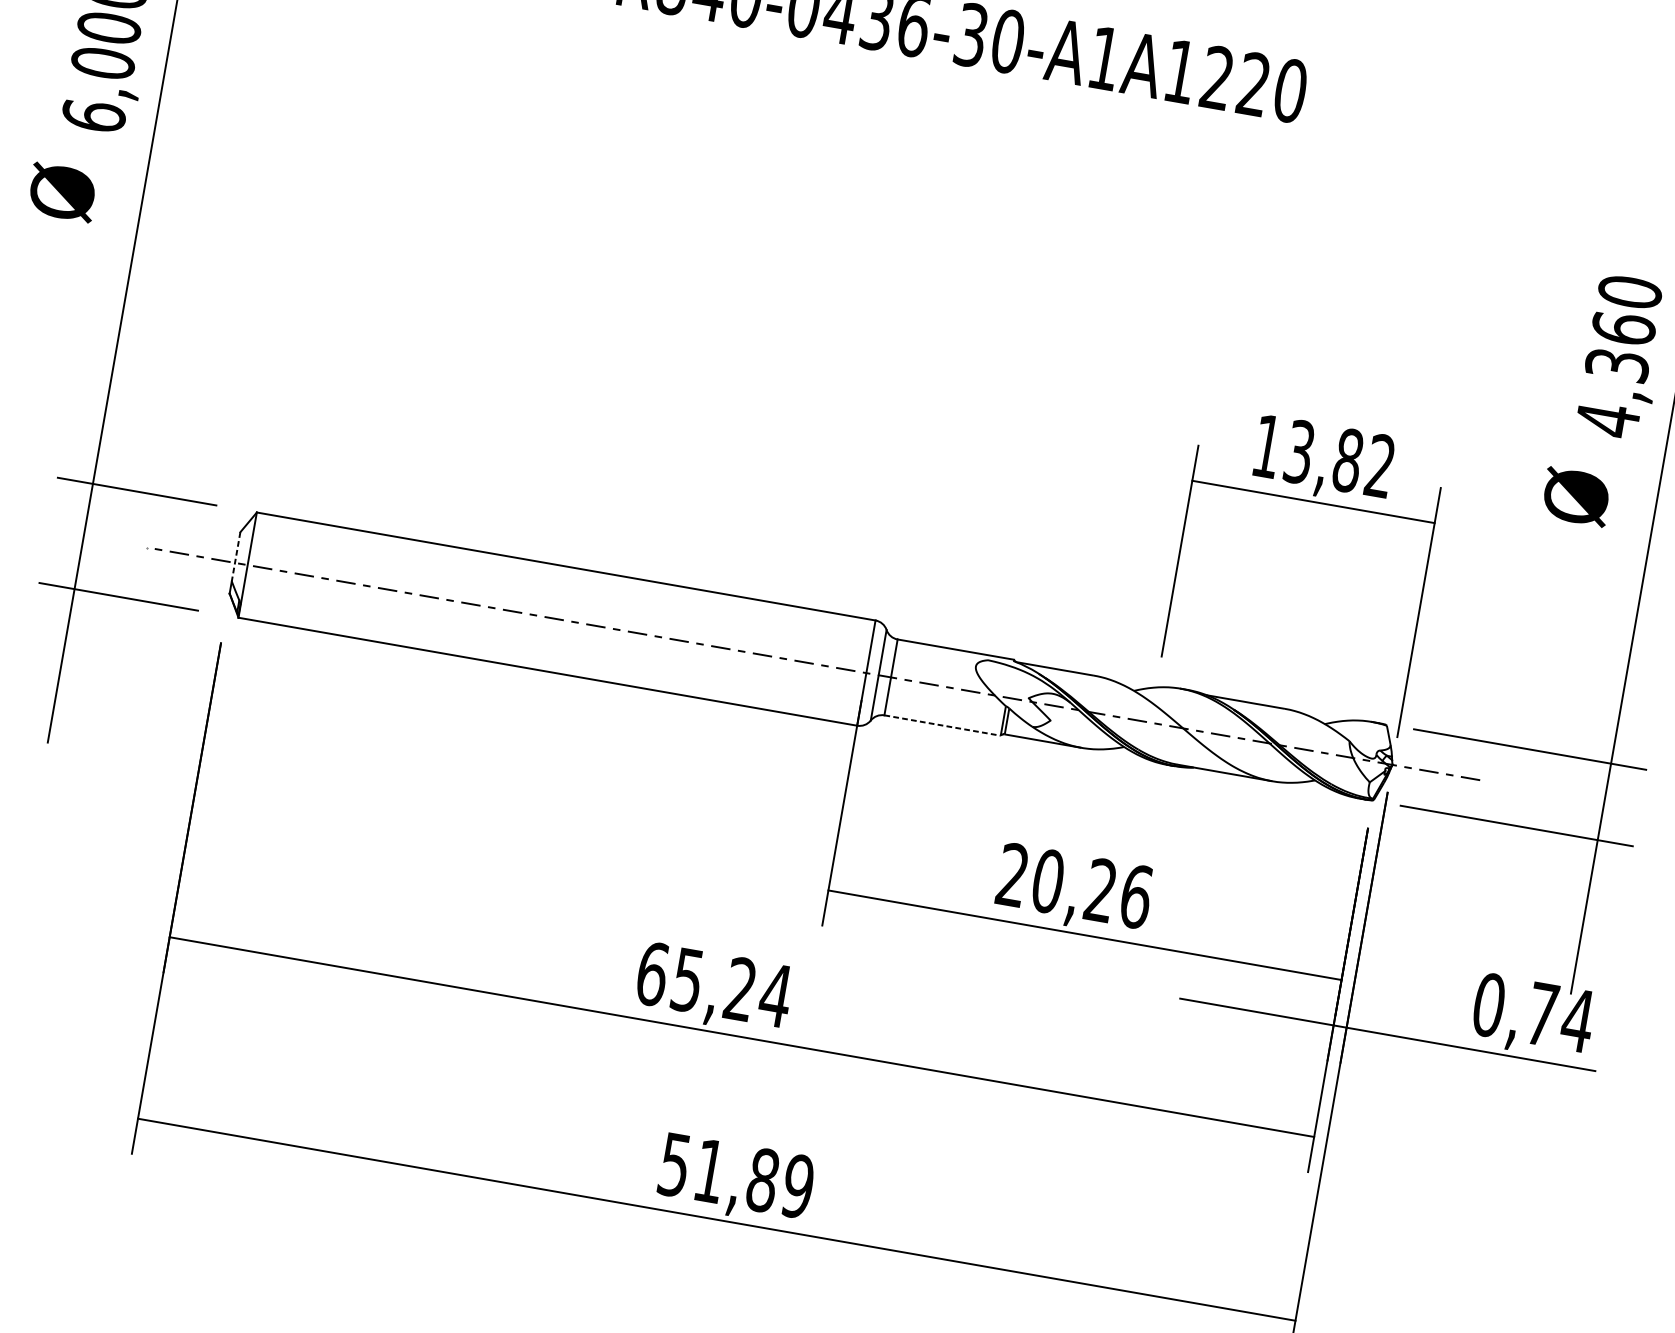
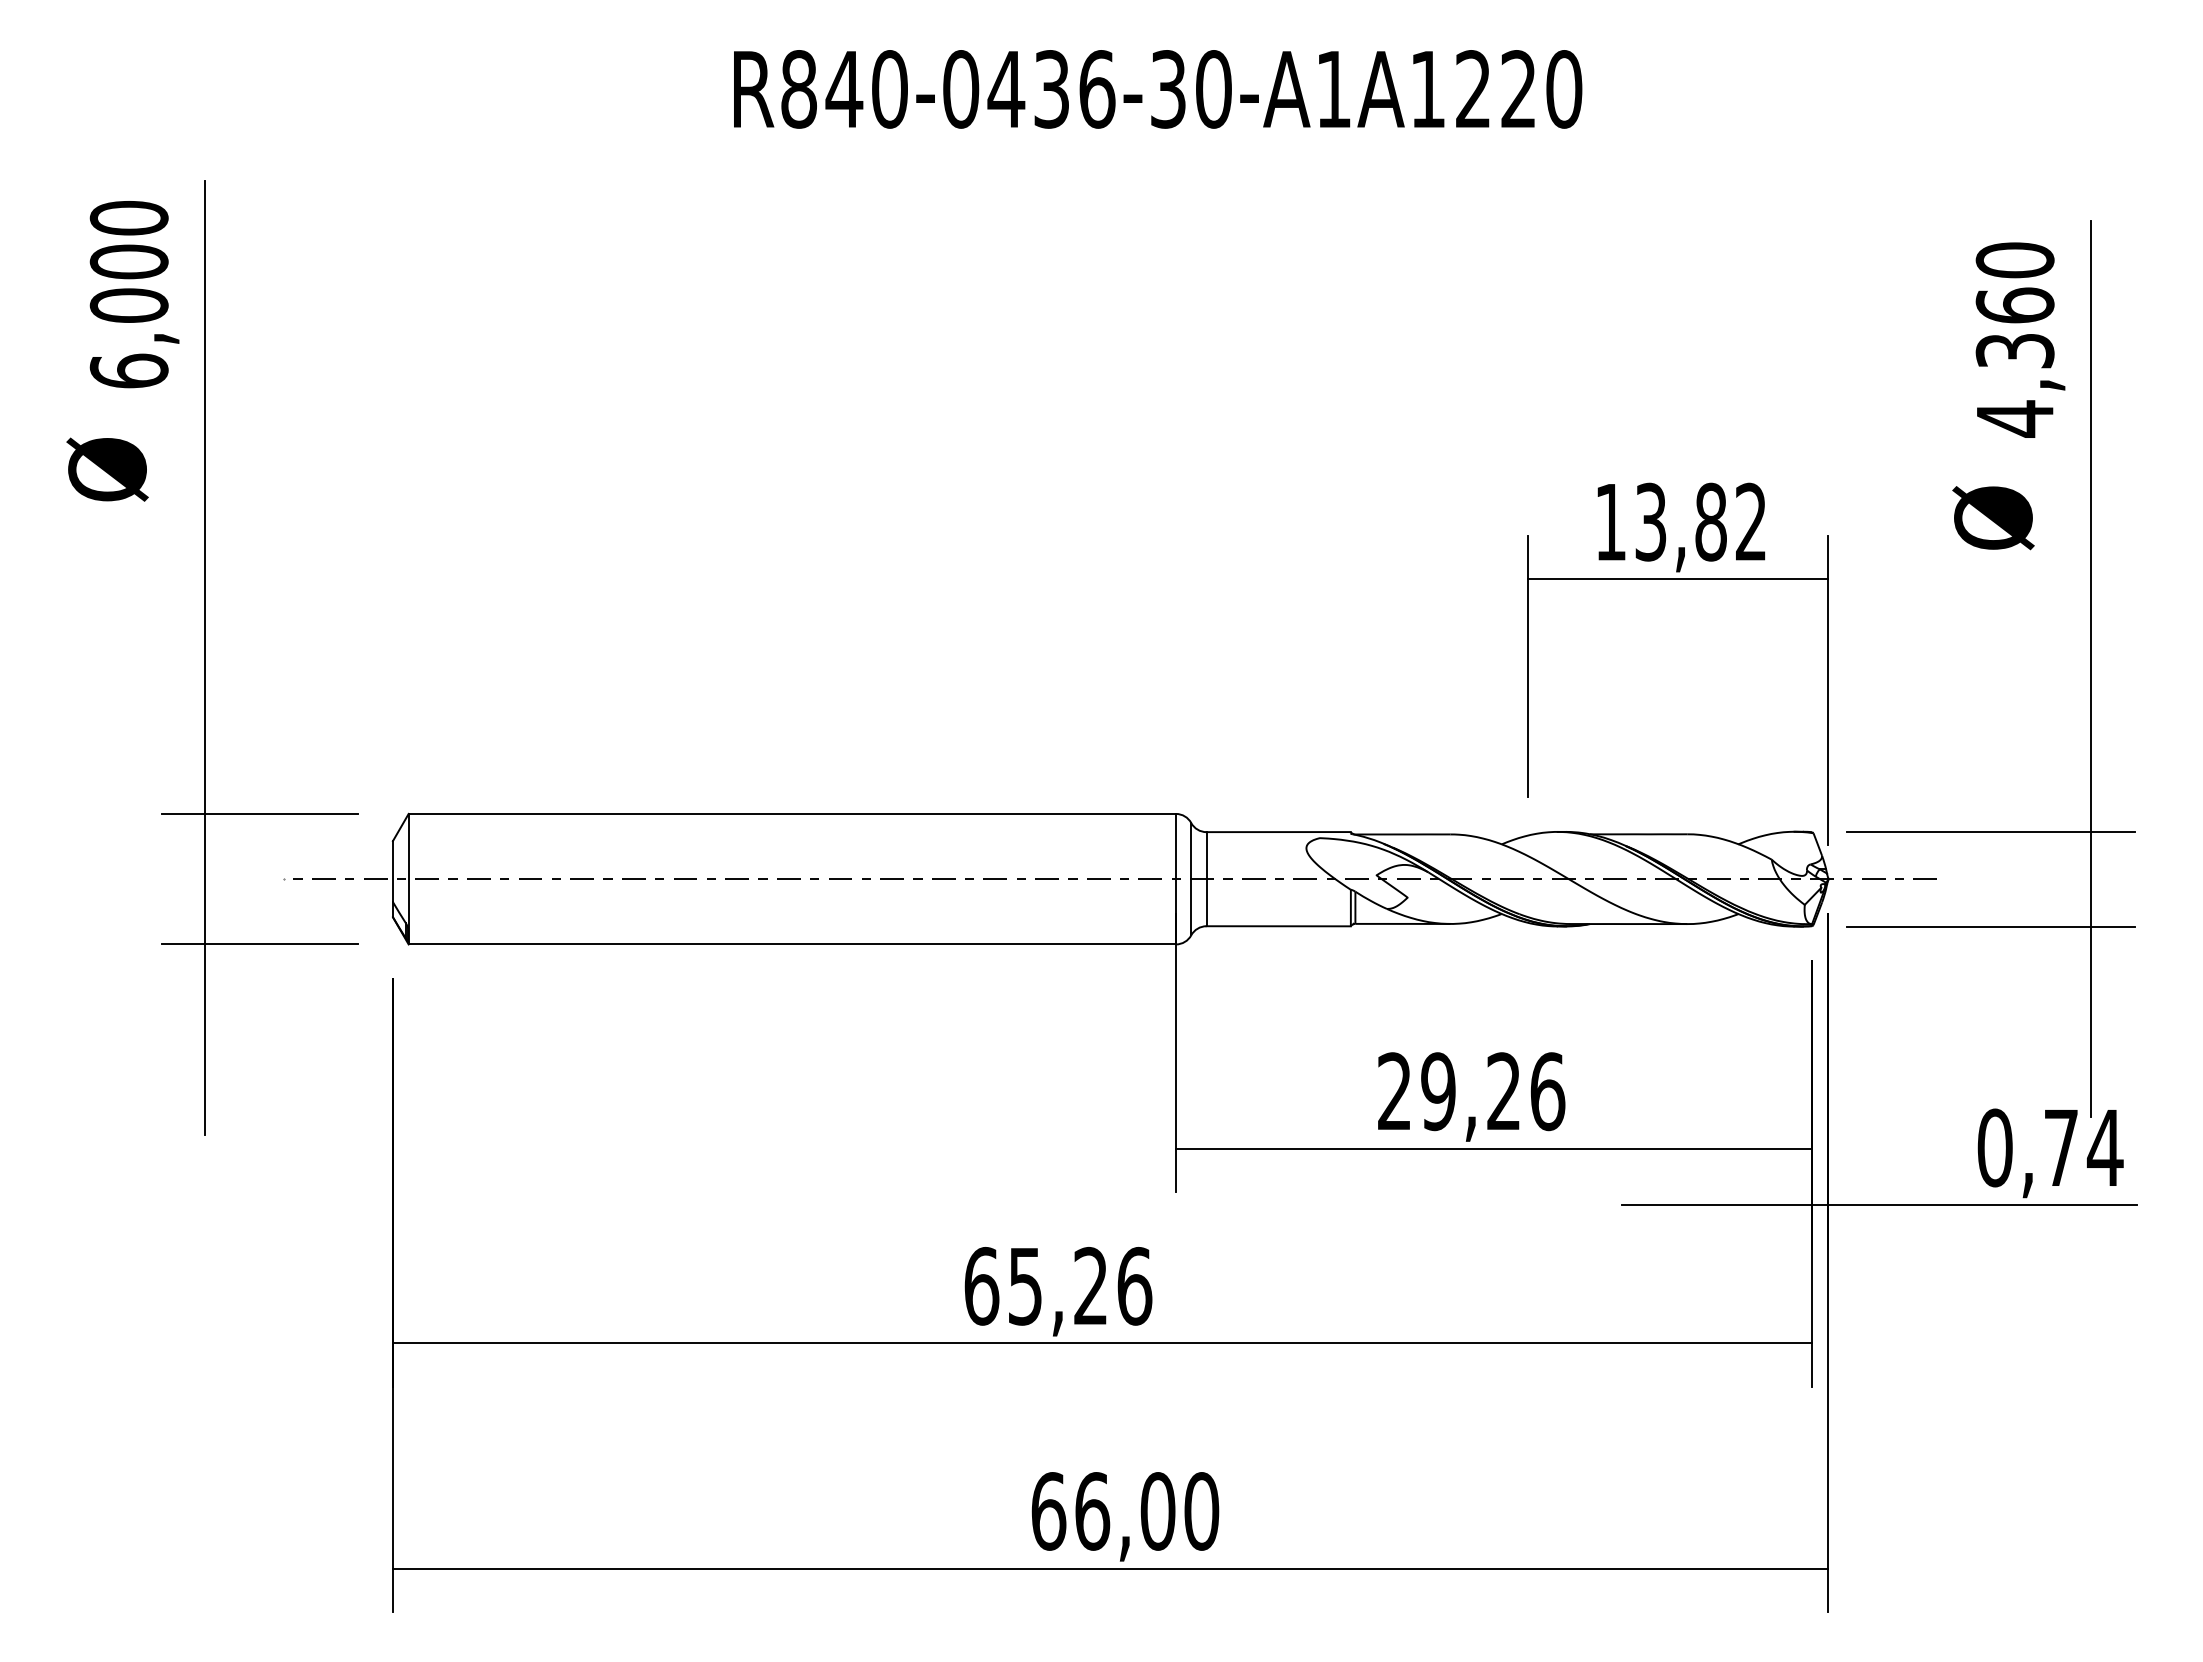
line: (235, 557) -> (392, 872), dashed -> solid
line: (943, 725) -> (1279, 926), dashed -> solid
text: (1048, 881) -> (1438, 1091), 20,26 -> 29,26
text: (775, 994) -> (1134, 1285), 65,24 -> 65,26
text: (736, 1175) -> (1125, 1511), 51,89 -> 66,00

